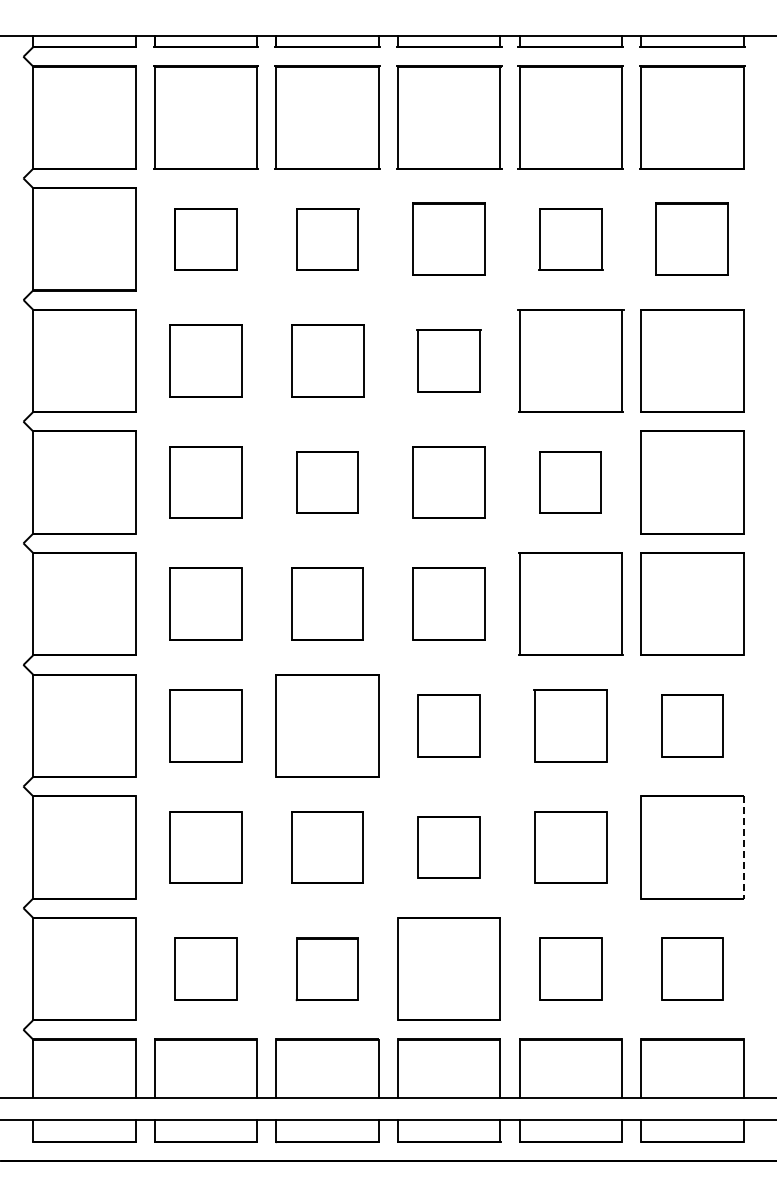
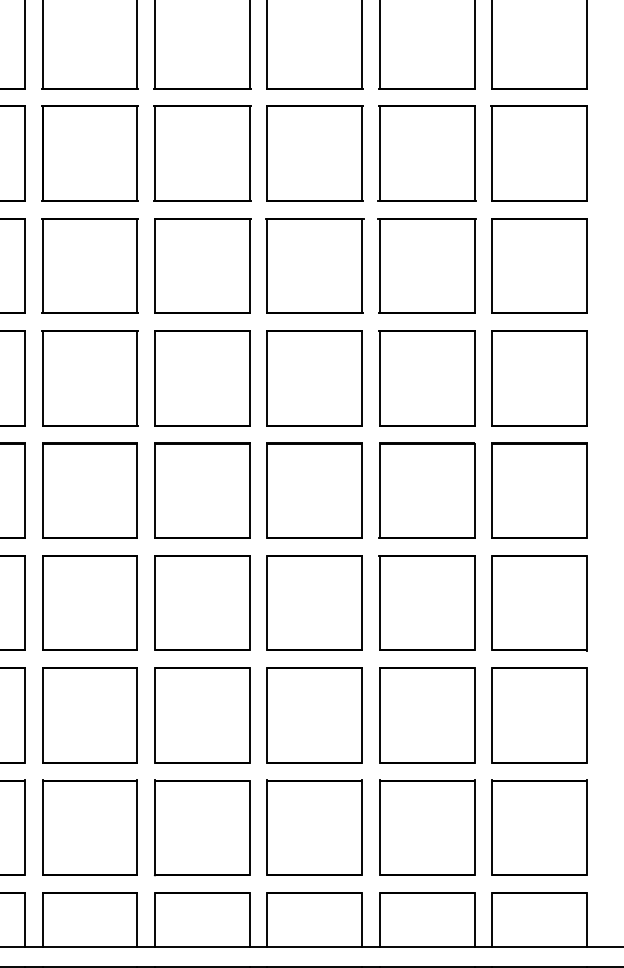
part: (205, 239) -> (89, 153), size x1.67
part: (327, 239) -> (202, 153), size x1.67
part: (448, 239) -> (314, 153), size x1.43
part: (570, 239) -> (426, 153), size x1.67
part: (691, 239) -> (538, 153), size x1.43
part: (205, 360) -> (89, 265), size x1.43
part: (327, 360) -> (202, 265), size x1.43
part: (448, 360) -> (314, 265), size x1.67
part: (205, 482) -> (89, 378), size x1.43
part: (327, 482) -> (202, 378), size x1.67
part: (448, 482) -> (314, 378), size x1.43
part: (570, 482) -> (426, 378), size x1.67
part: (205, 603) -> (89, 490), size x1.43
part: (327, 603) -> (202, 490), size x1.43
part: (448, 603) -> (314, 490), size x1.43
part: (205, 725) -> (89, 602), size x1.43
part: (448, 725) -> (314, 602), size x1.67
part: (570, 725) -> (426, 602), size x1.43
part: (692, 725) -> (539, 602), size x1.67
part: (205, 847) -> (89, 715), size x1.43
part: (327, 847) -> (202, 715), size x1.43
part: (448, 847) -> (314, 715), size x1.67
part: (570, 847) -> (426, 715), size x1.43
line: (743, 847) -> (586, 715), dashed -> solid
part: (205, 968) -> (89, 827), size x1.67
part: (570, 968) -> (426, 827), size x1.67
part: (692, 968) -> (539, 827), size x1.67
part: (327, 969) -> (202, 828), size x1.67

